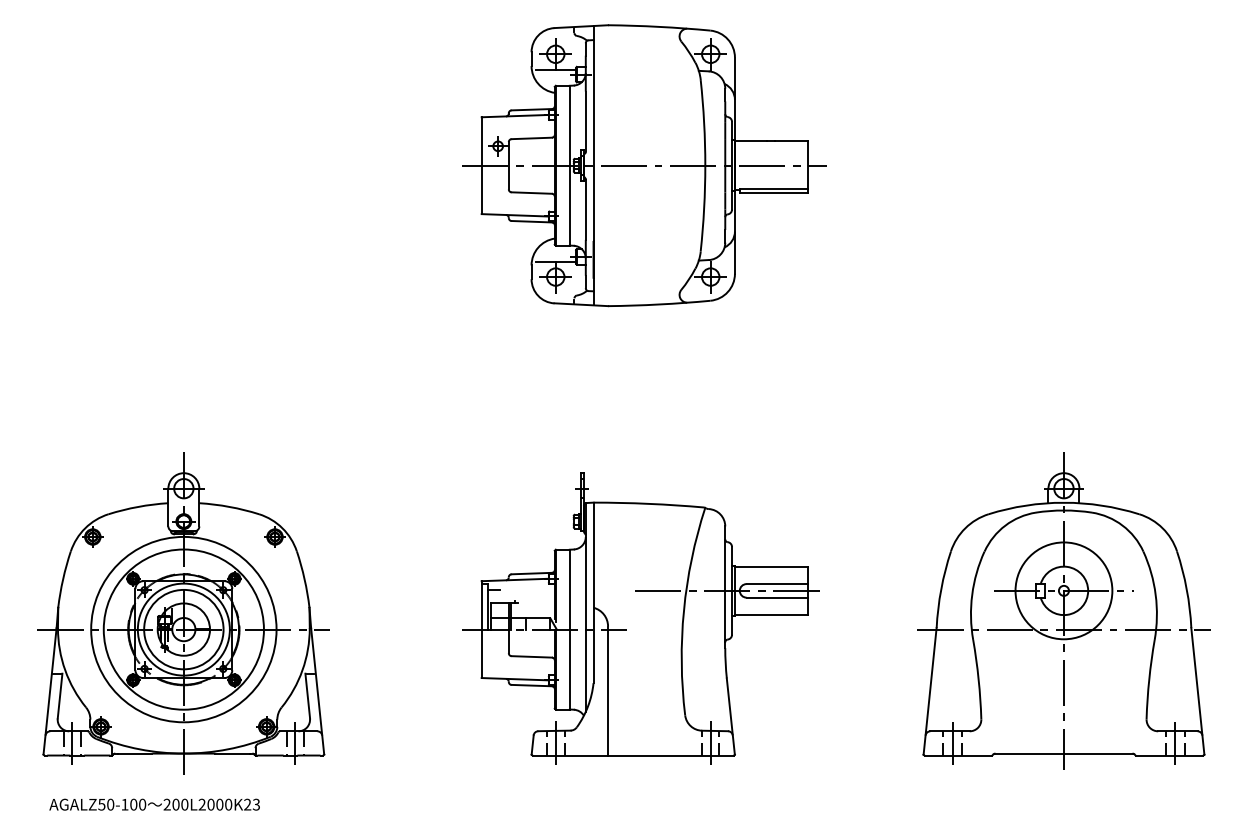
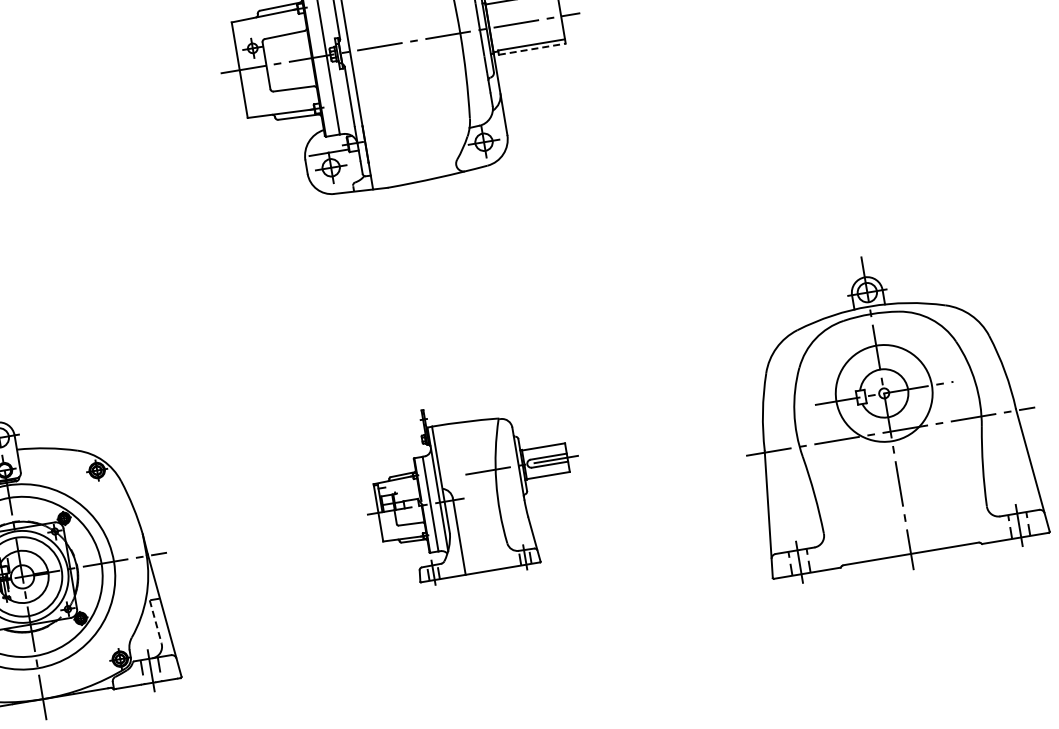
line: (773, 193) -> (532, 49), solid -> dashed
part: (640, 618) -> (471, 490), size x0.6
line: (307, 696) -> (155, 622), solid -> dashed

